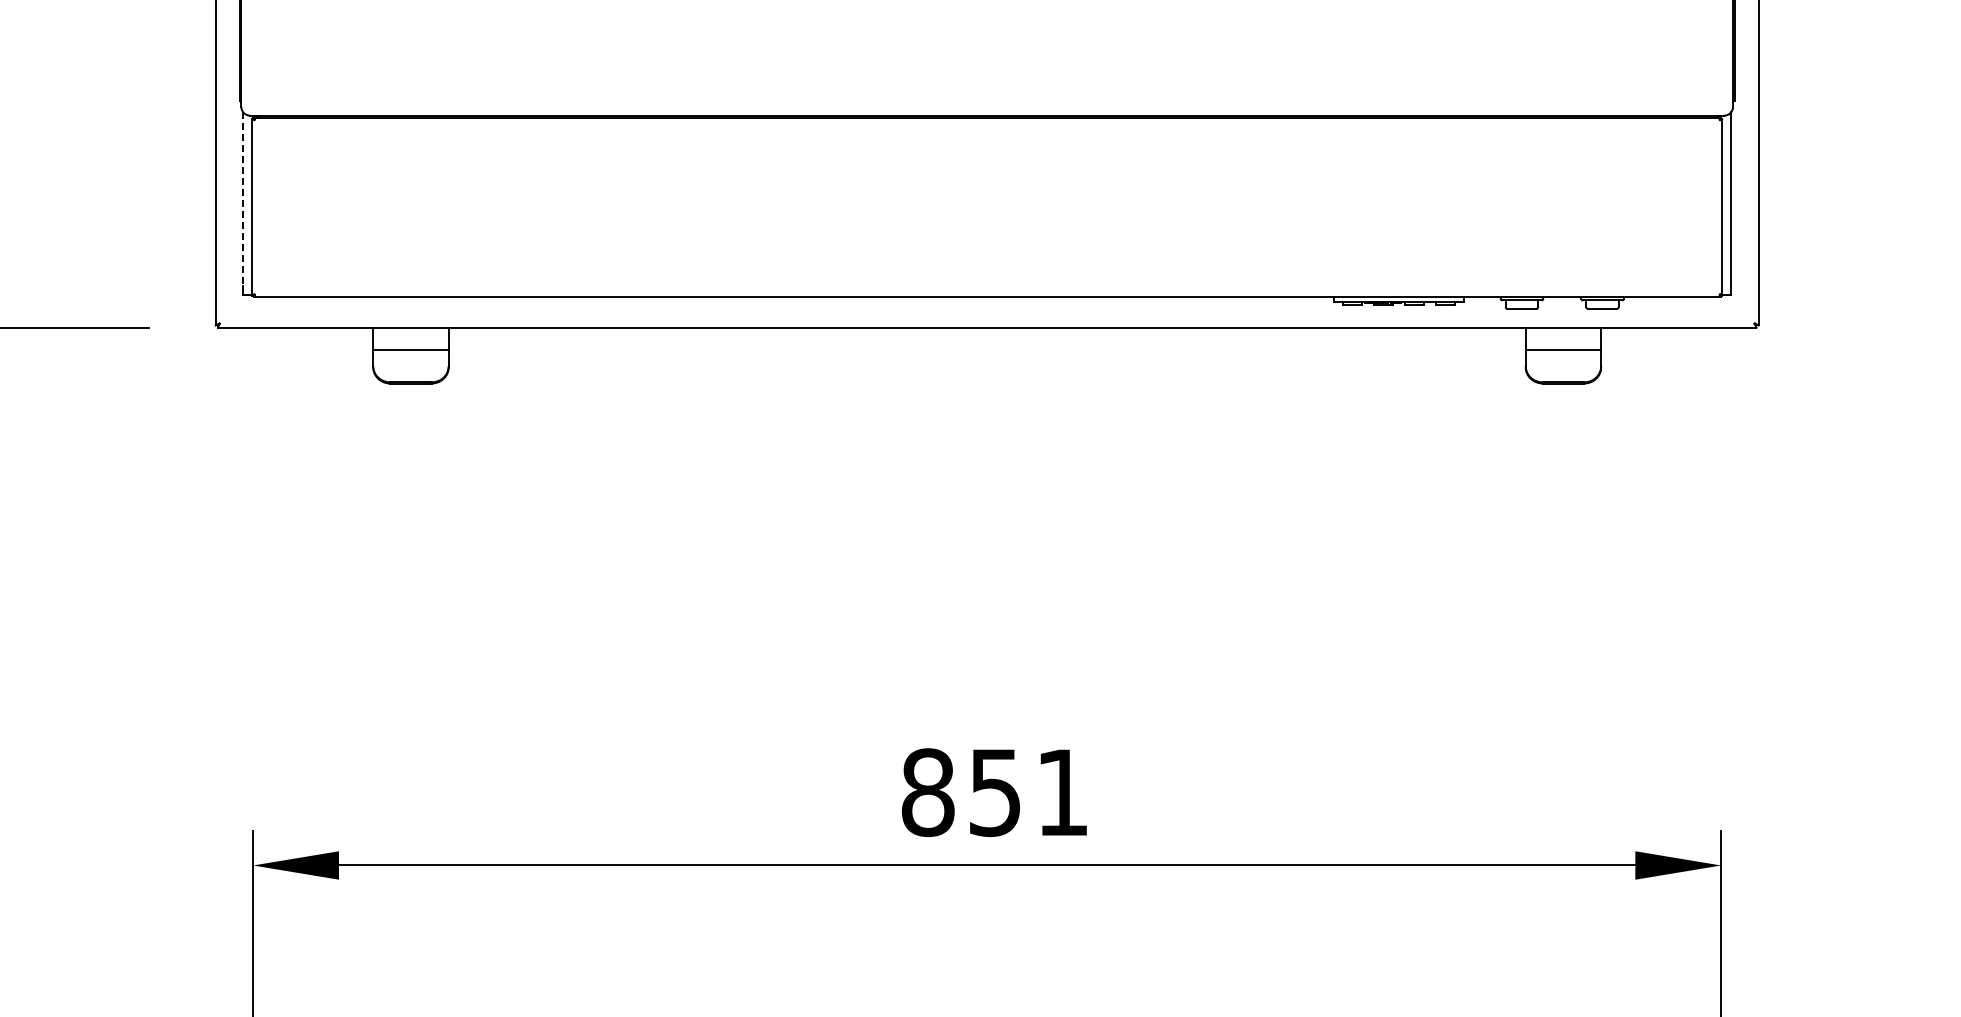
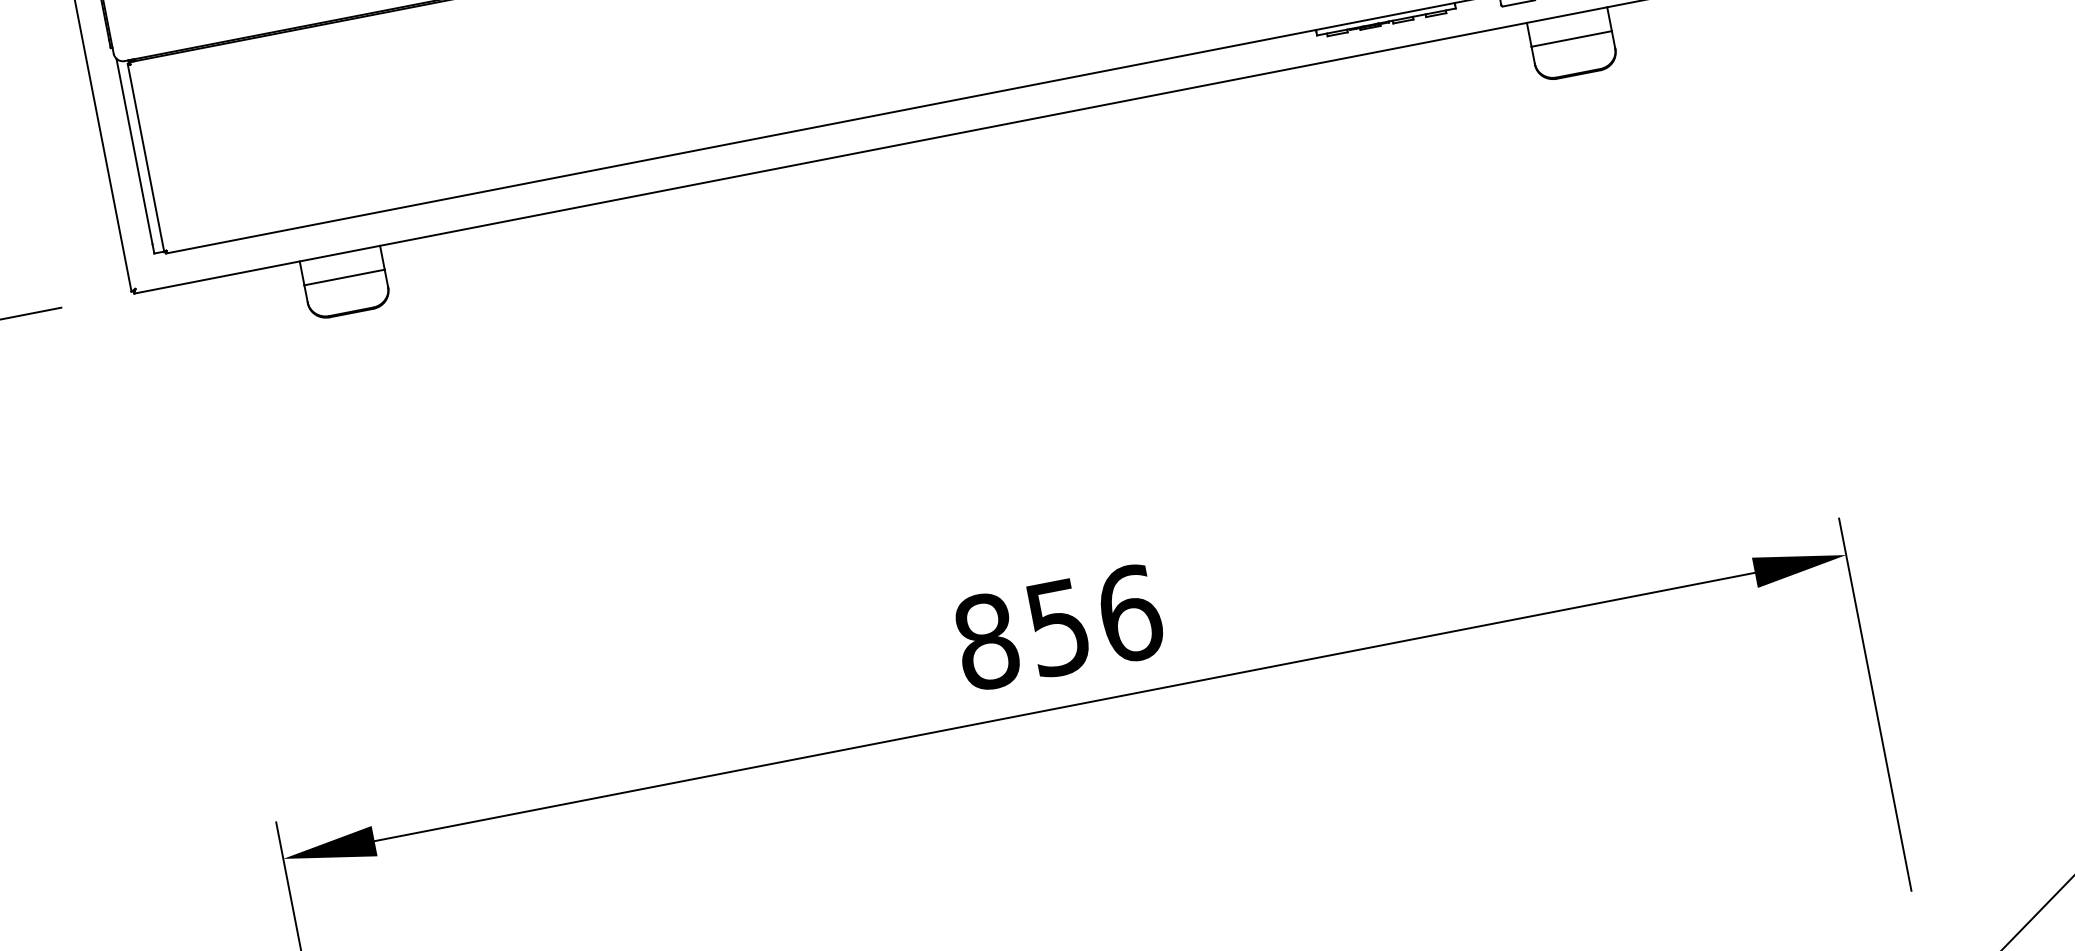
line: (243, 199) -> (135, 151), dashed -> solid
text: (1062, 792) -> (1129, 613), 851 -> 856

